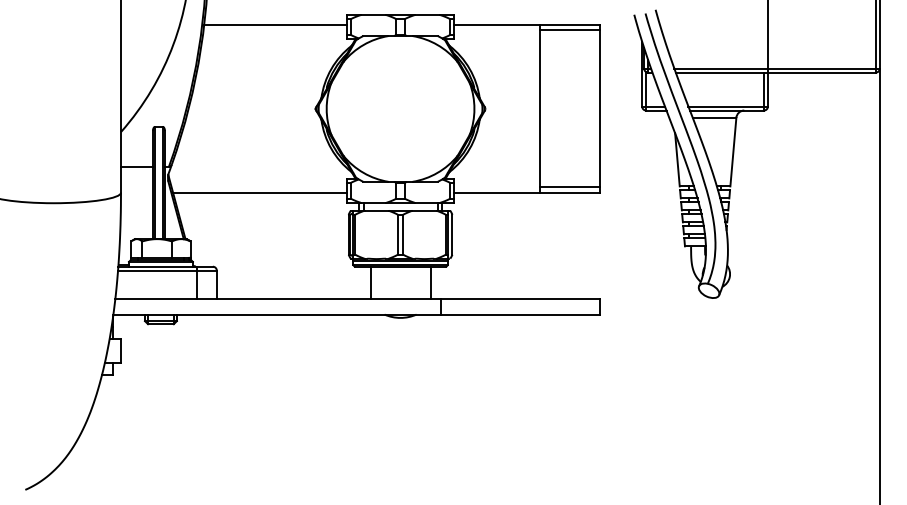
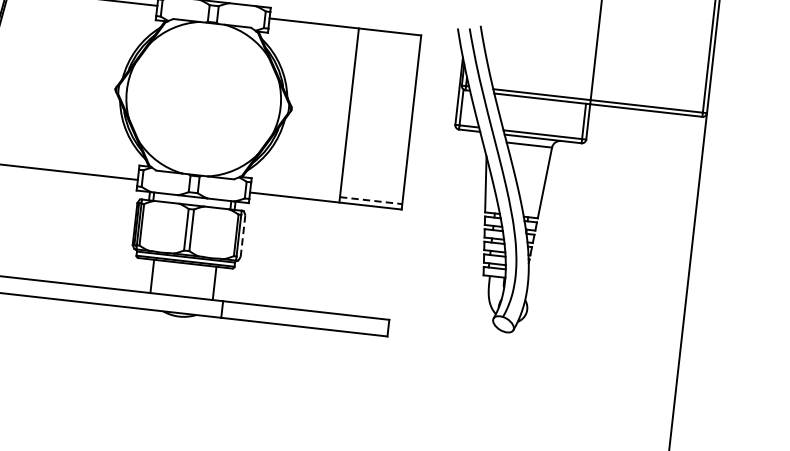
line: (570, 30) -> (389, 37), removed
line: (570, 187) -> (371, 200), solid -> dashed
line: (452, 234) -> (243, 235), solid -> dashed

